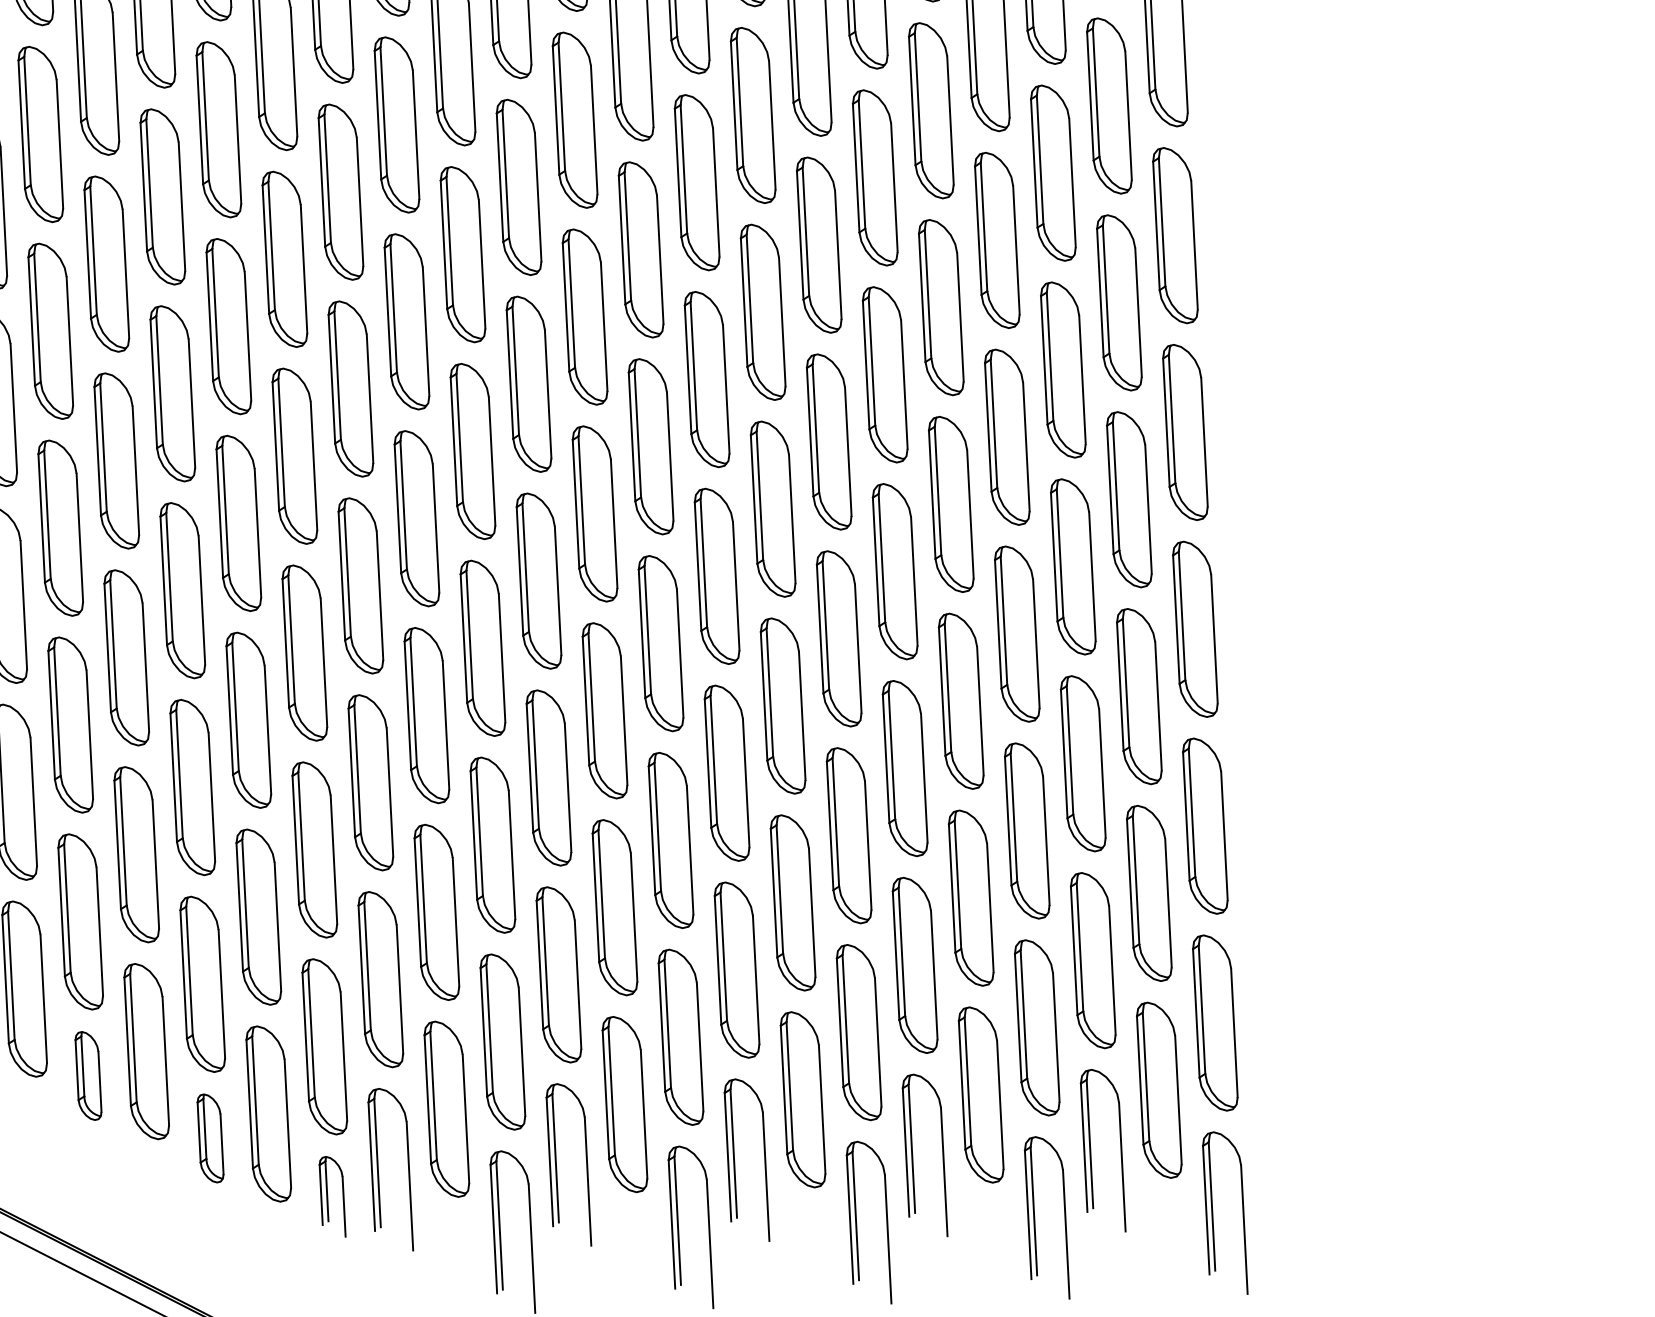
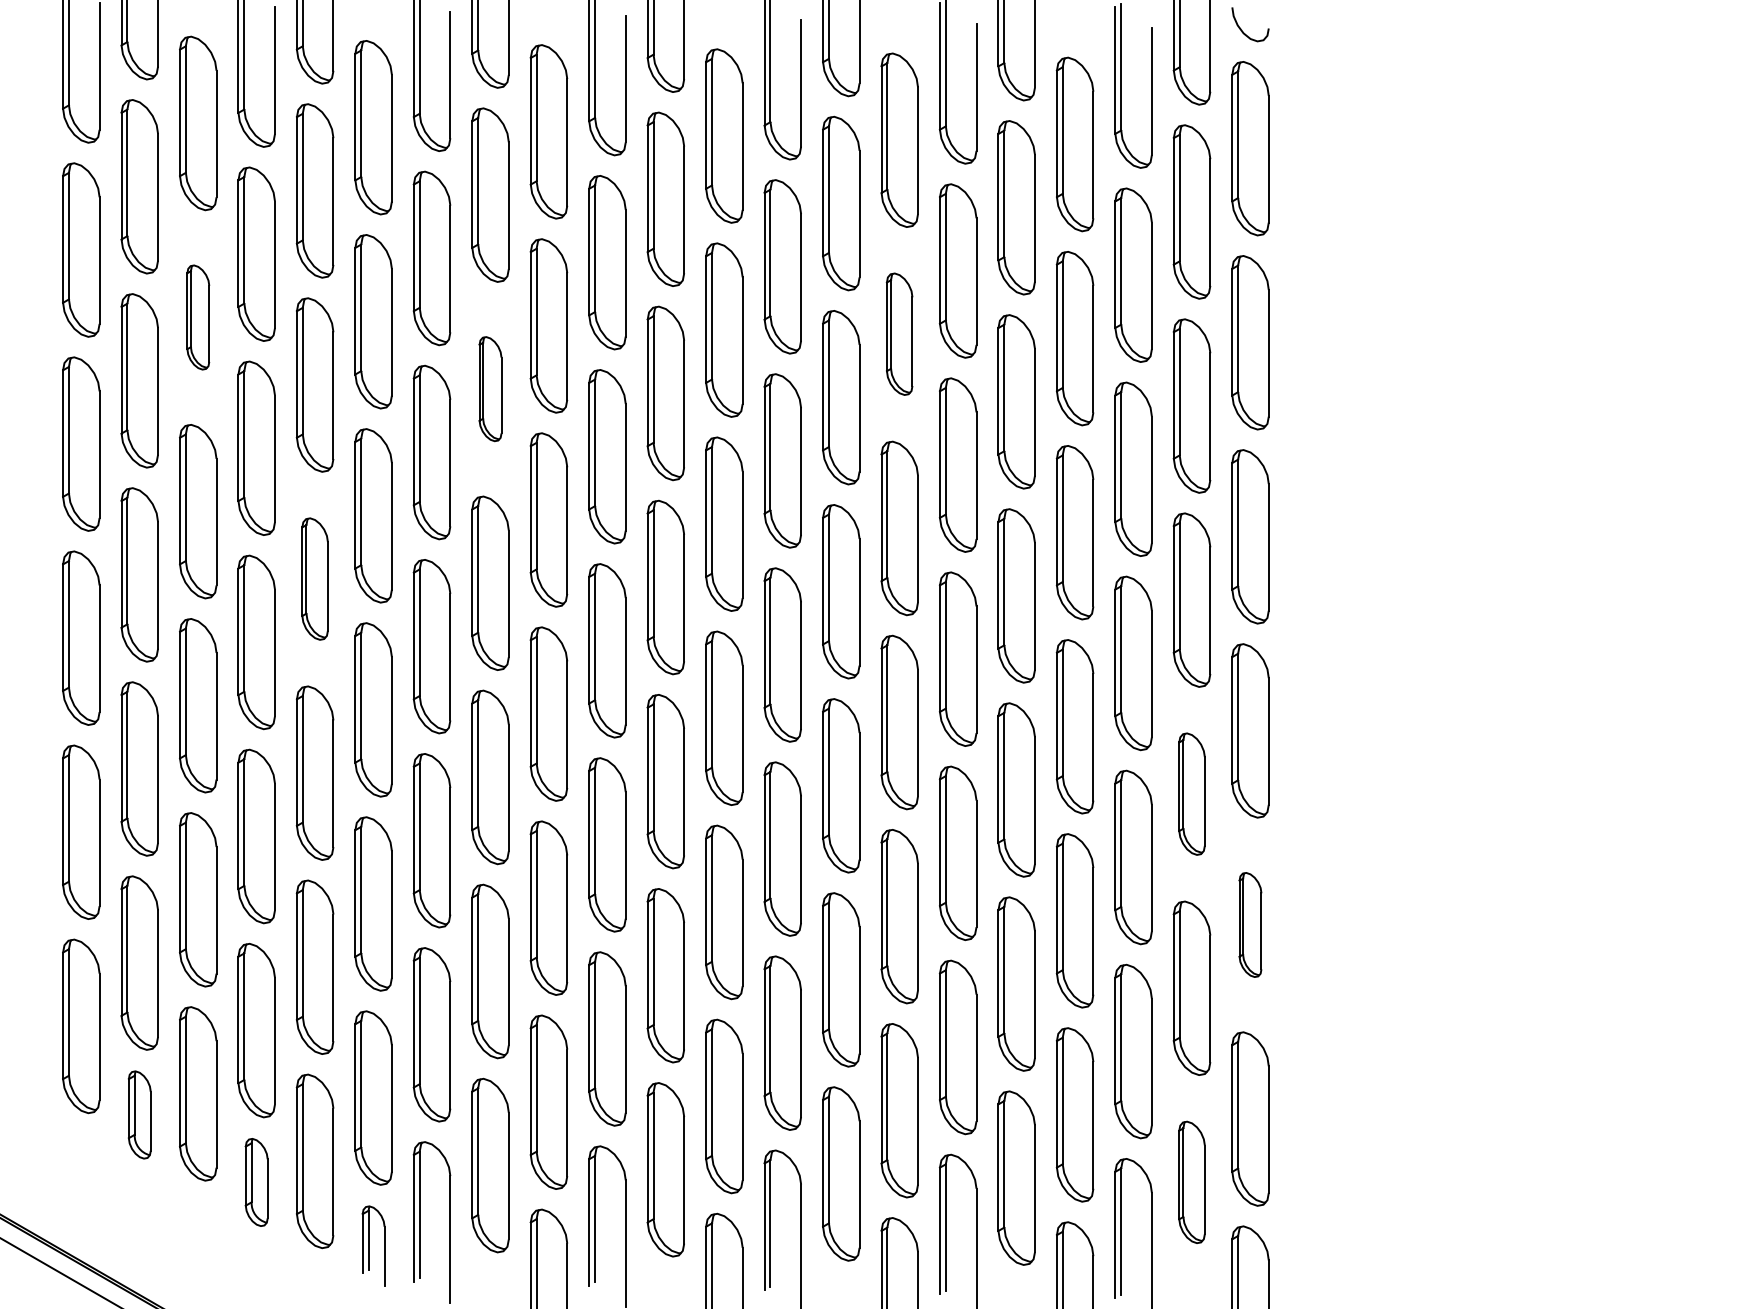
part: (818, 244) -> (899, 333), size x0.7
part: (107, 264) -> (198, 317), size x0.6
part: (406, 321) -> (490, 388), size x0.6
part: (238, 522) -> (314, 578), size x0.7
part: (1138, 695) -> (1191, 793), size x0.7
part: (1205, 825) -> (1250, 924), size x0.6
part: (1158, 1090) -> (1191, 1182), size x0.7

